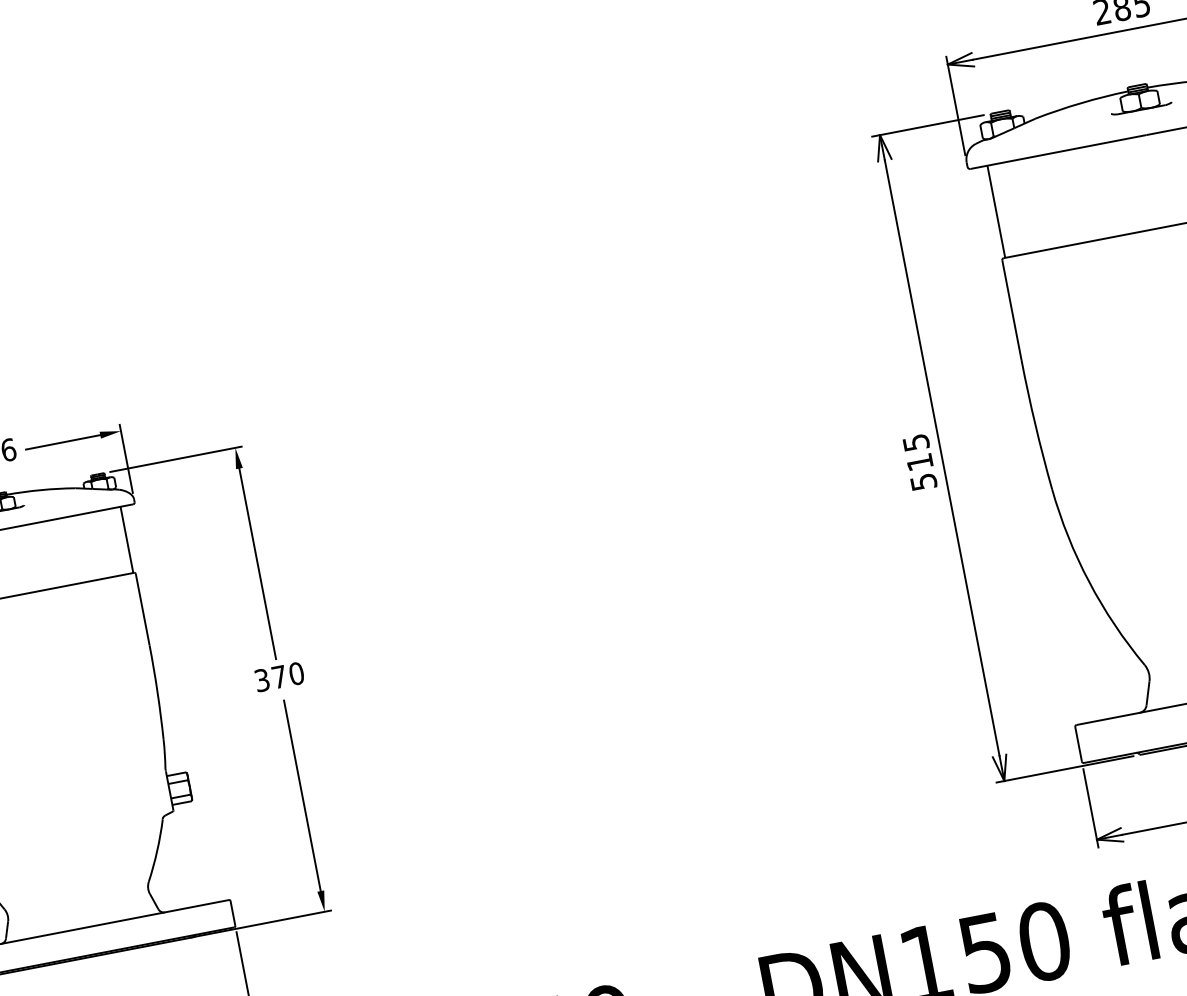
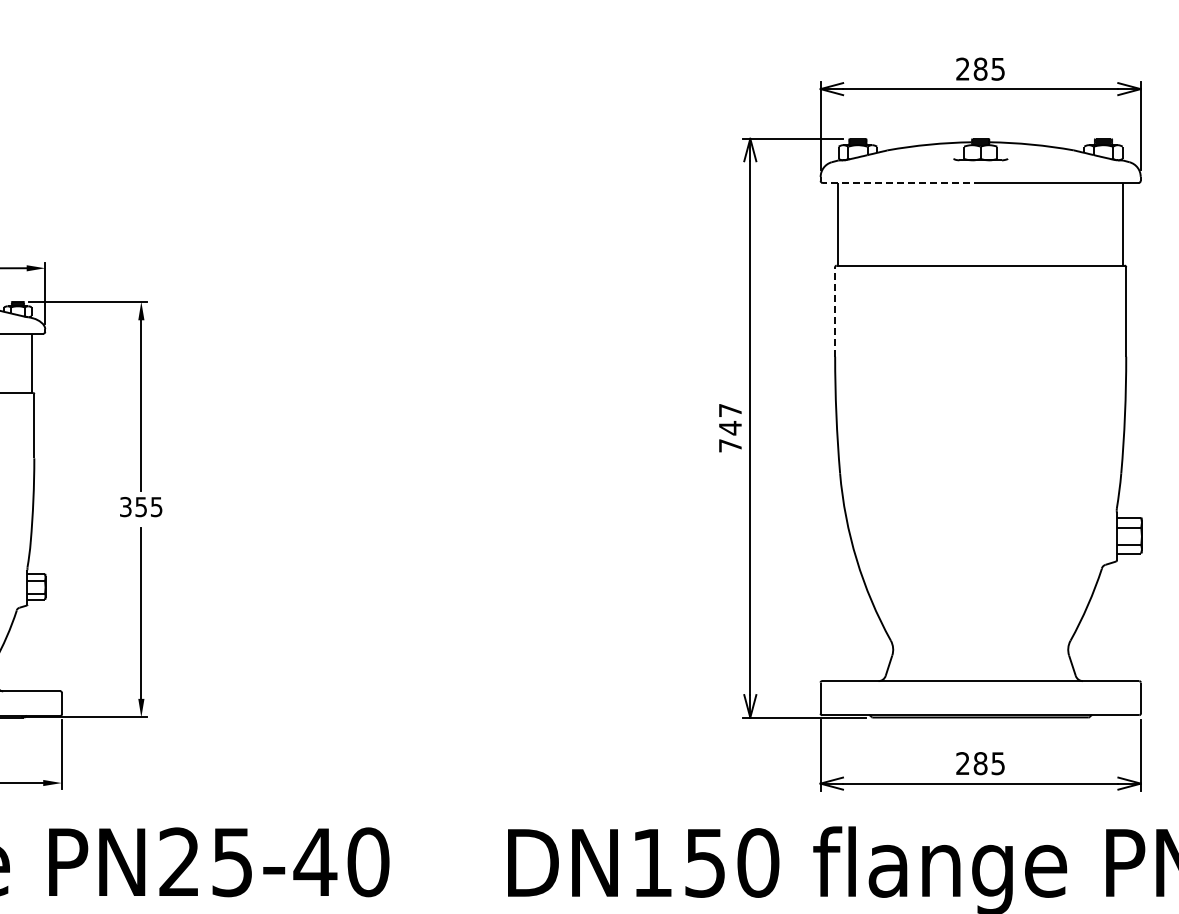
line: (1058, 152) -> (901, 183), solid -> dashed
line: (1012, 309) -> (835, 311), solid -> dashed
text: (920, 462) -> (730, 428), 515 -> 747
text: (287, 675) -> (148, 507), 370 -> 355

